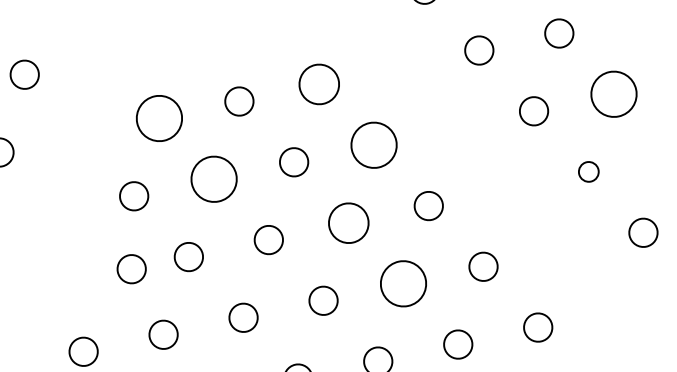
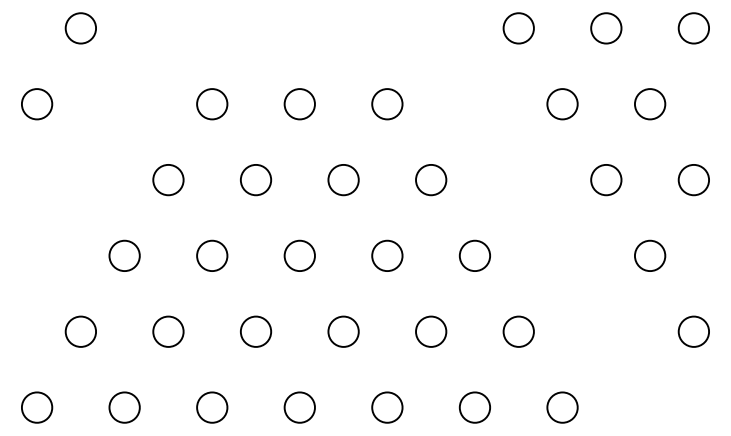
circle: (319, 84) -> (387, 104), size x0.71
circle: (613, 93) -> (693, 179), size x0.62
circle: (159, 118) -> (212, 104), size x0.62
circle: (374, 144) -> (431, 179), size x0.62
circle: (589, 171) -> (650, 255), size x1.43
circle: (213, 178) -> (255, 179), size x0.62
circle: (348, 222) -> (387, 255), size x0.71
circle: (131, 268) -> (124, 255), moved
circle: (403, 283) -> (431, 331), size x0.62

